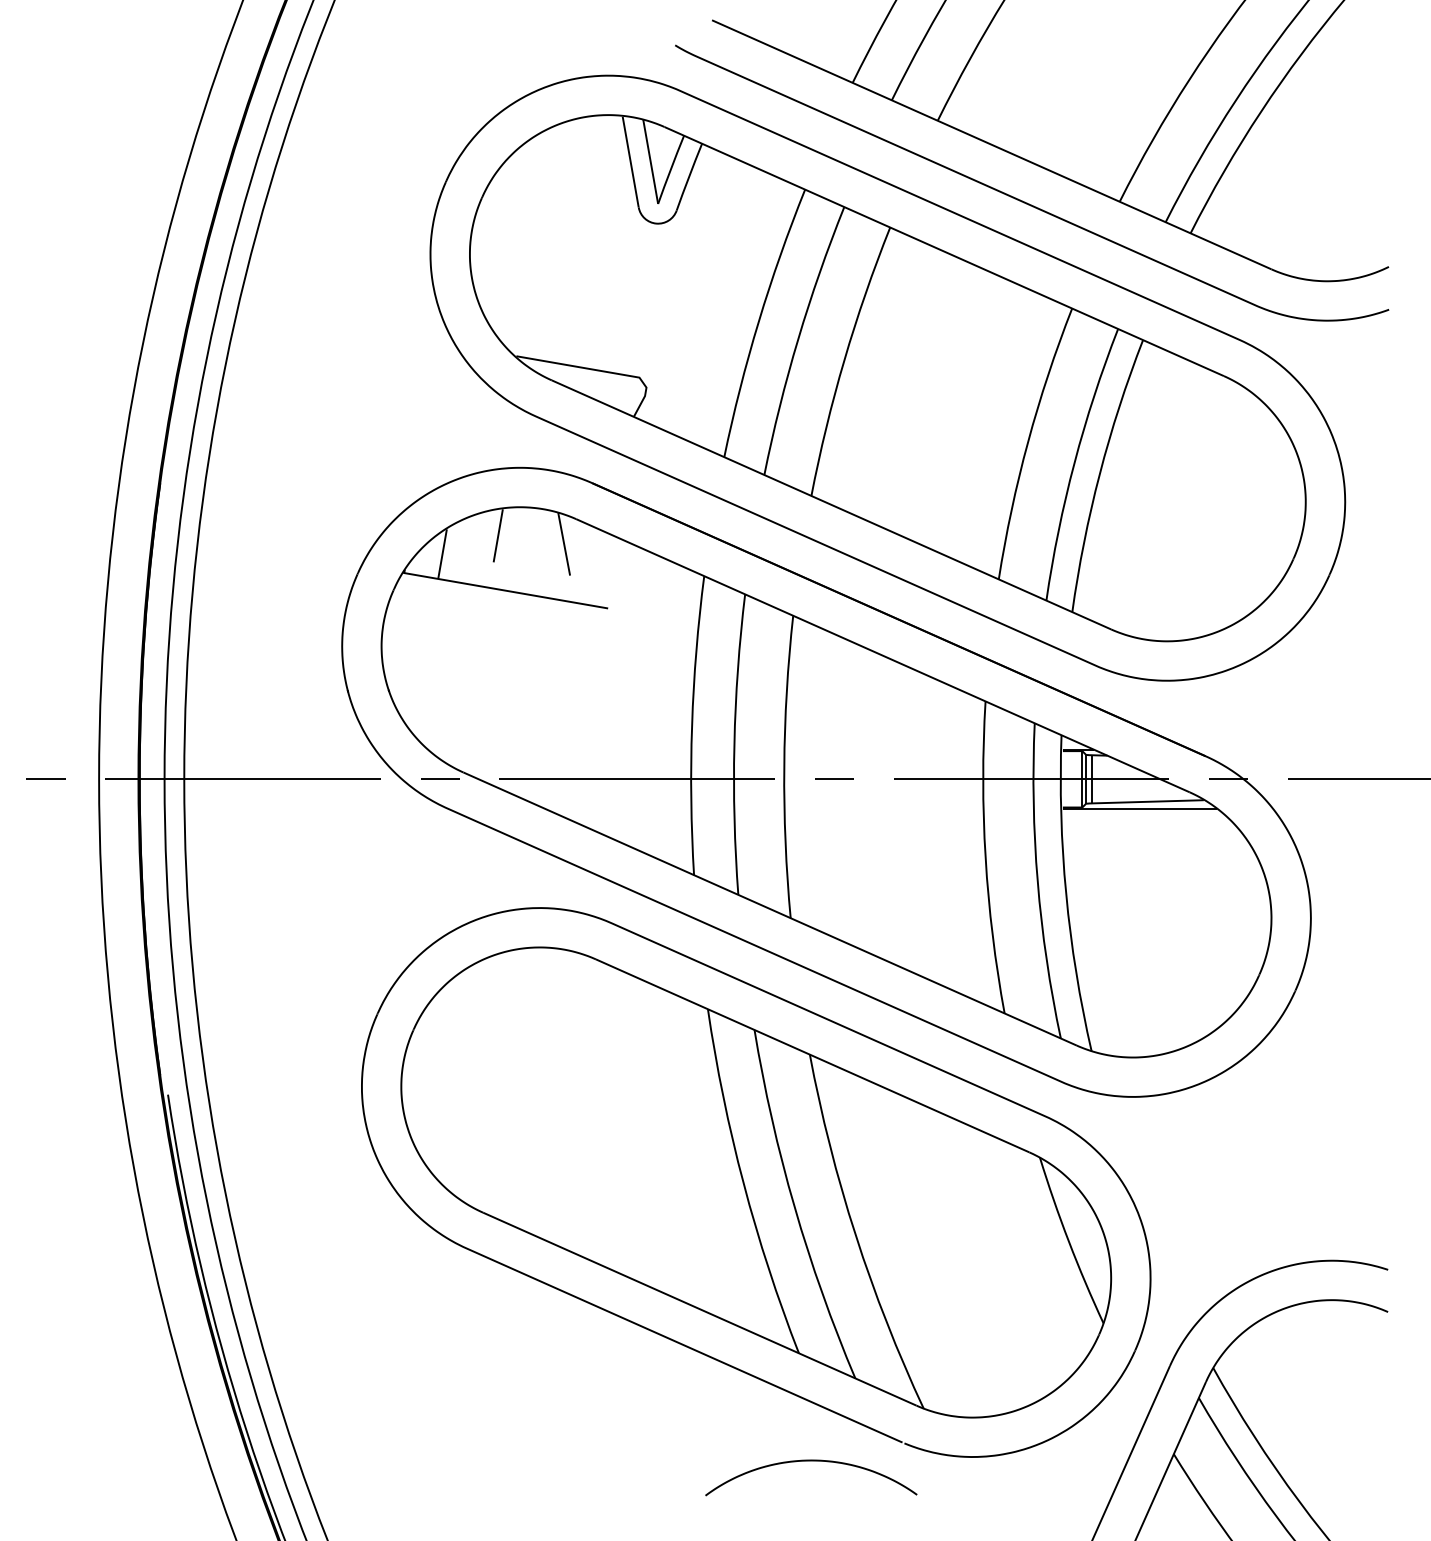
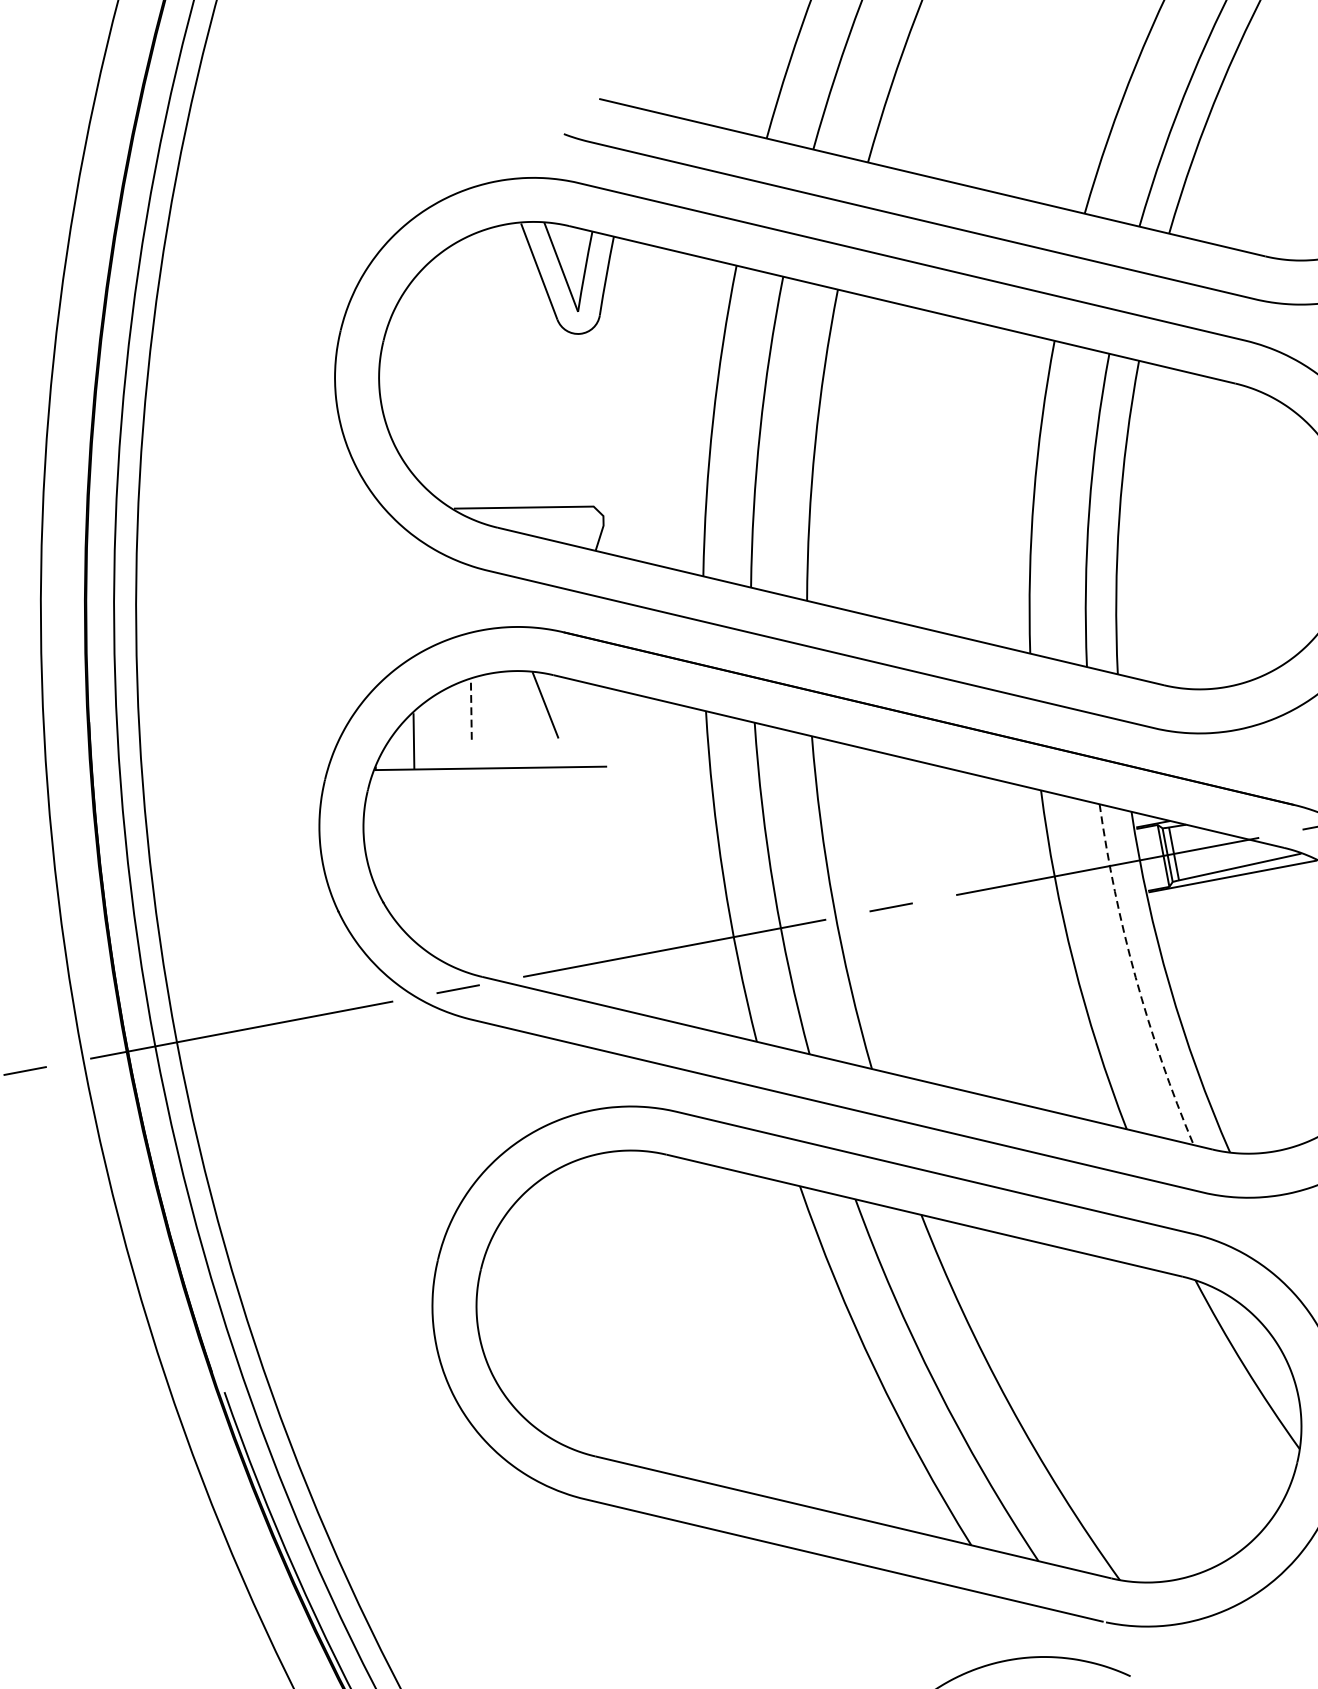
line: (498, 535) -> (471, 709), solid -> dashed
arc: (1037, 881) -> (1135, 977), solid -> dashed

